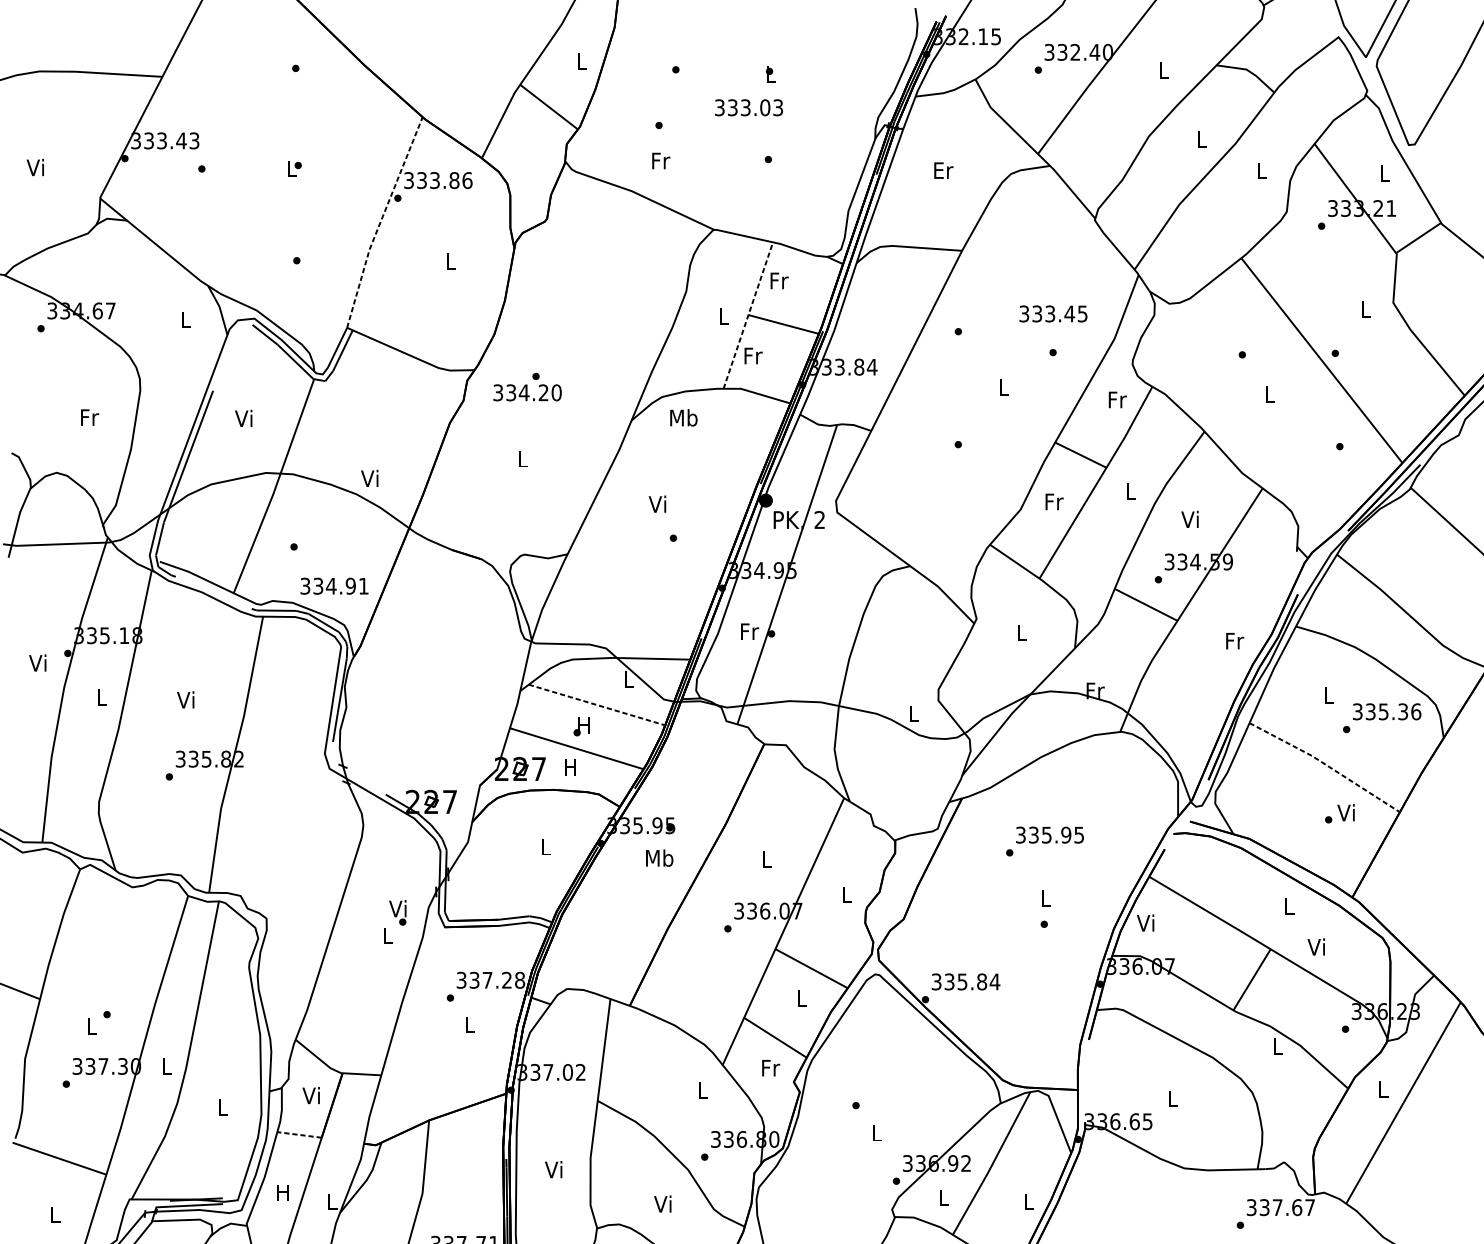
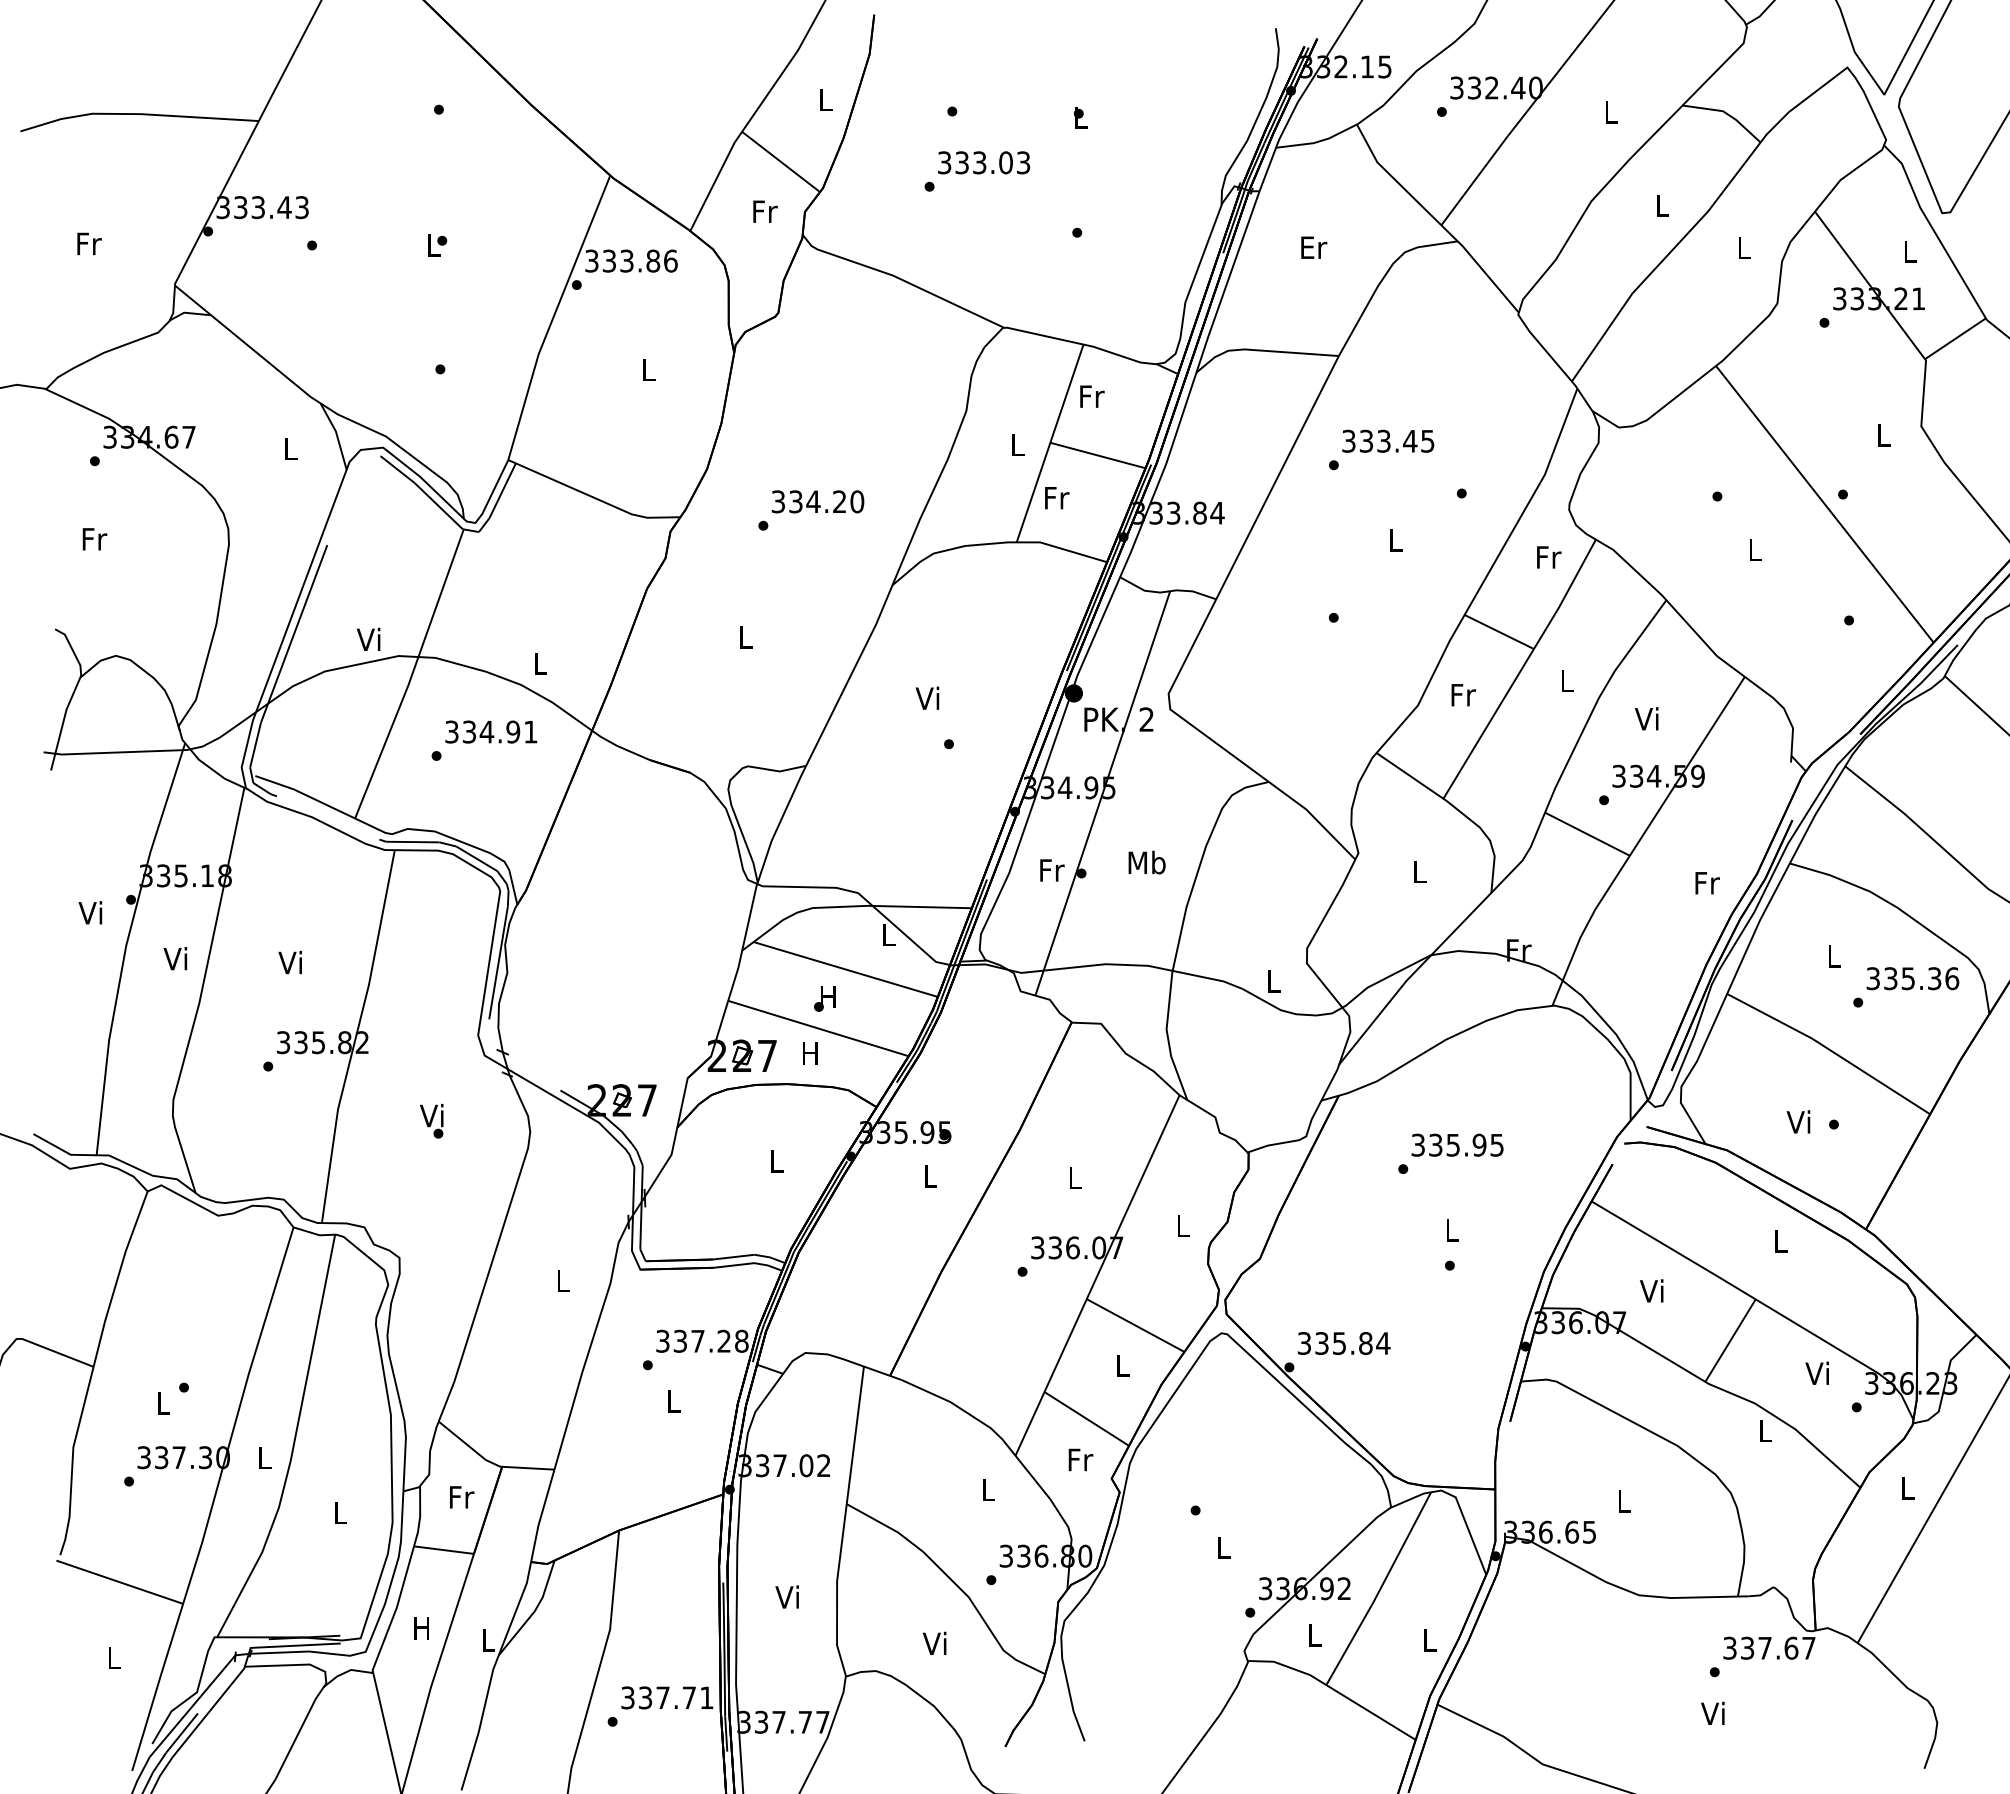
text: (749, 107) -> (984, 162), moved
text: (661, 160) -> (765, 211), moved
text: (36, 167) -> (88, 243), Vi -> Fr
line: (380, 221) -> (553, 316), dashed -> solid
text: (1053, 313) -> (1388, 440), moved
line: (748, 315) -> (1050, 443), dashed -> solid
text: (527, 392) -> (817, 501), moved
text: (89, 417) -> (94, 539), moved
text: (243, 417) -> (368, 638), moved
text: (683, 417) -> (1146, 862), moved
text: (369, 477) -> (538, 662), Vi -> L
text: (334, 585) -> (491, 731), moved
text: (100, 696) -> (175, 958), L -> Vi
line: (597, 705) -> (846, 969), dashed -> solid
line: (1326, 765) -> (1830, 1050), dashed -> solid
text: (1346, 812) -> (1798, 1121), moved
text: (659, 858) -> (930, 1176), Mb -> L
text: (397, 913) -> (431, 1121), moved
text: (1145, 922) -> (1651, 1290), moved
text: (1315, 946) -> (1816, 1372), moved
text: (312, 1095) -> (461, 1496), Vi -> Fr
line: (299, 1135) -> (443, 1550), dashed -> solid

